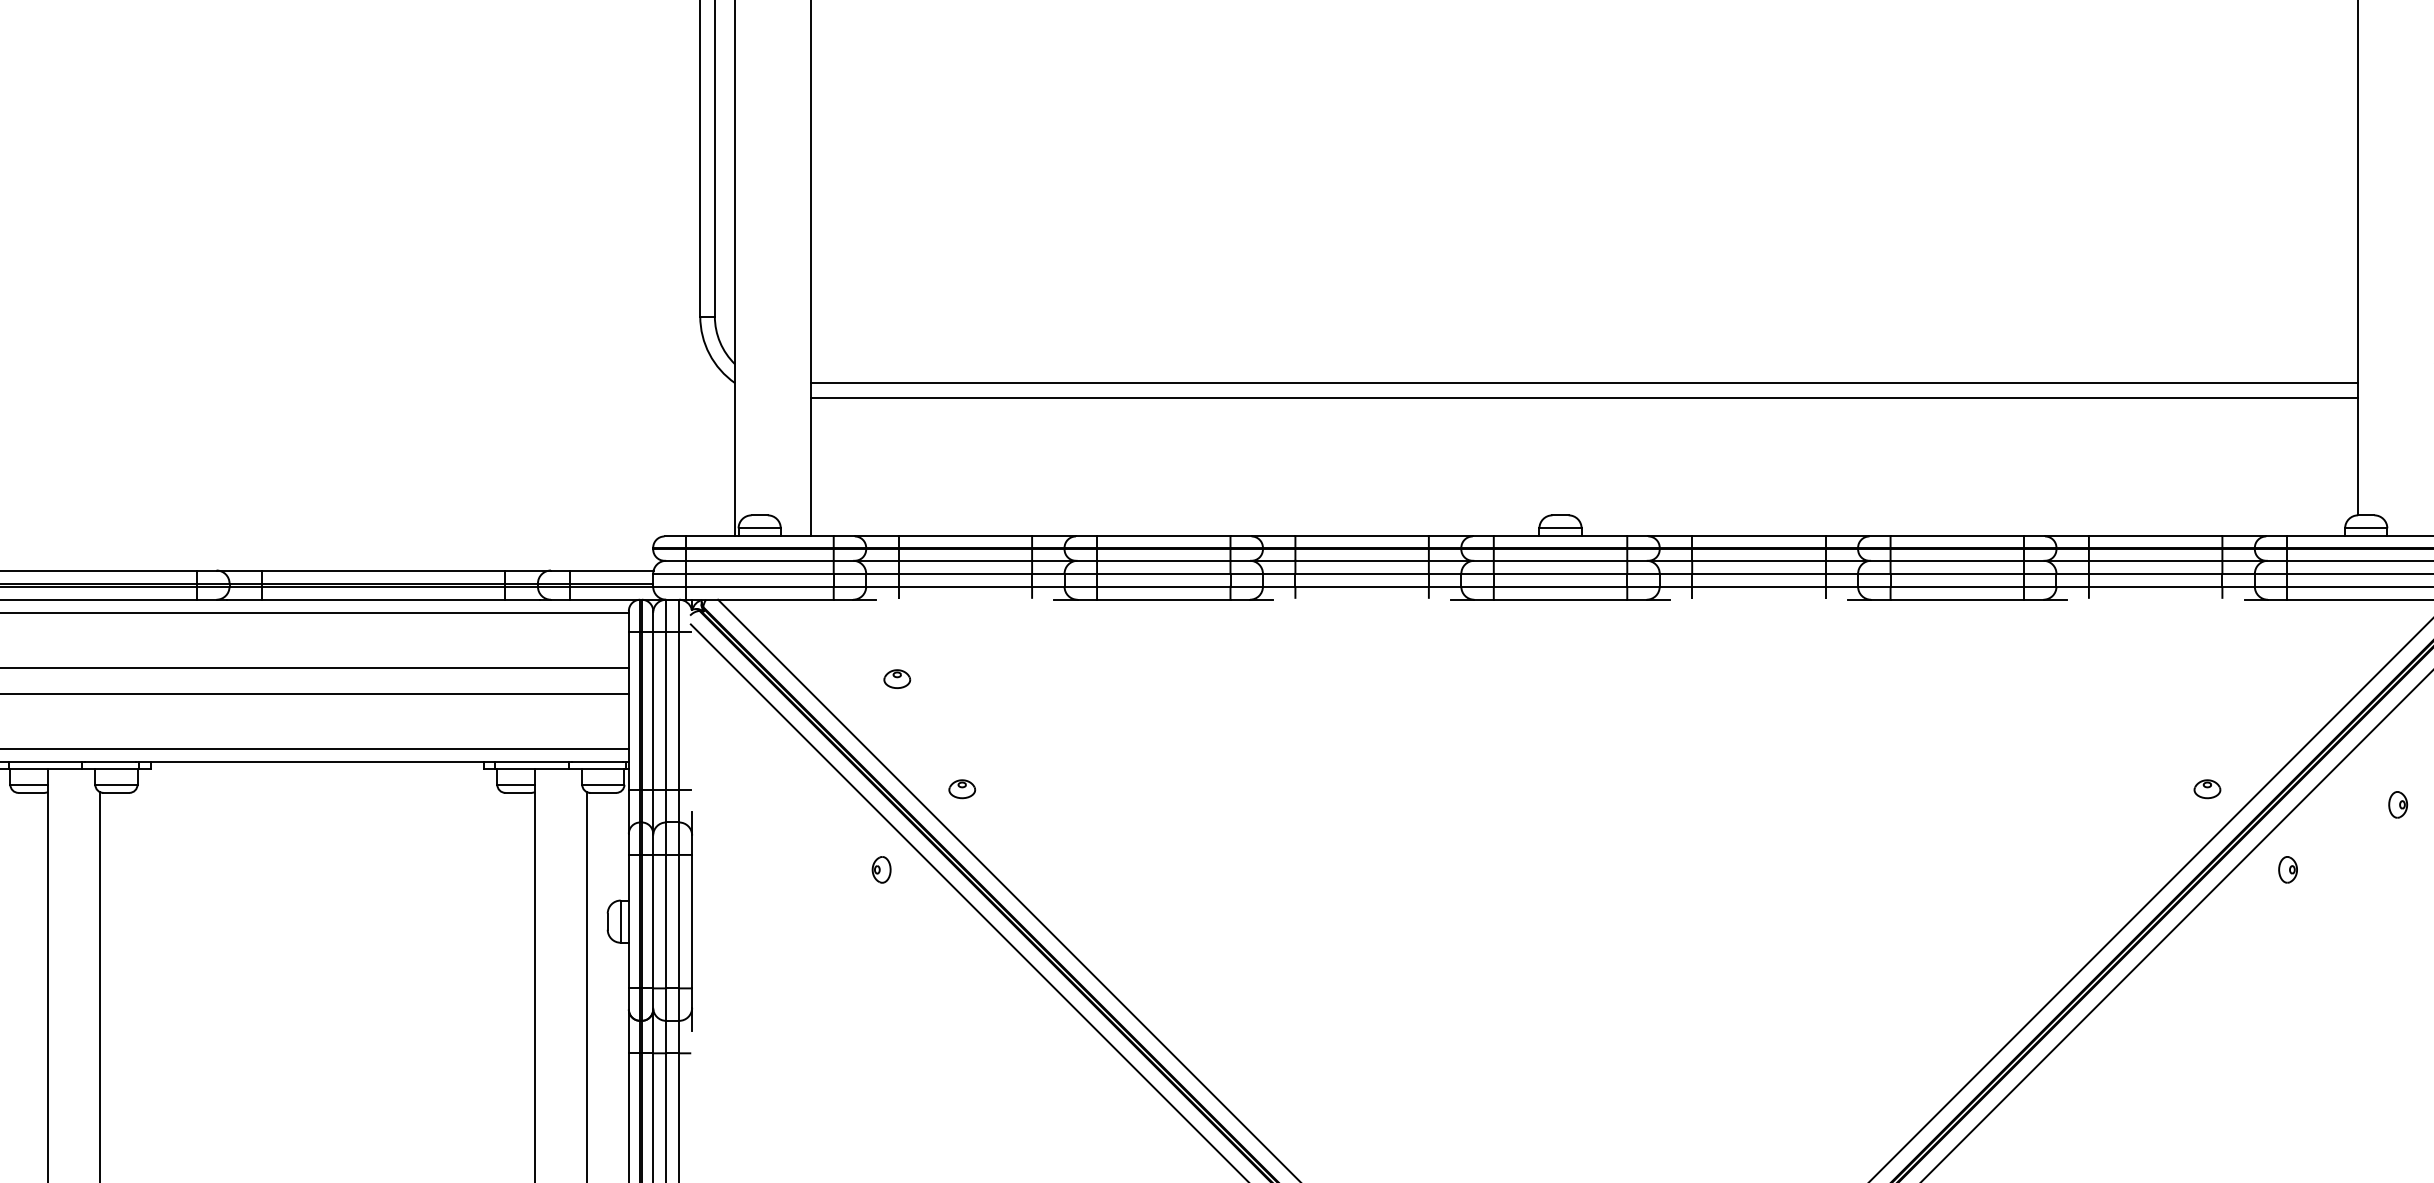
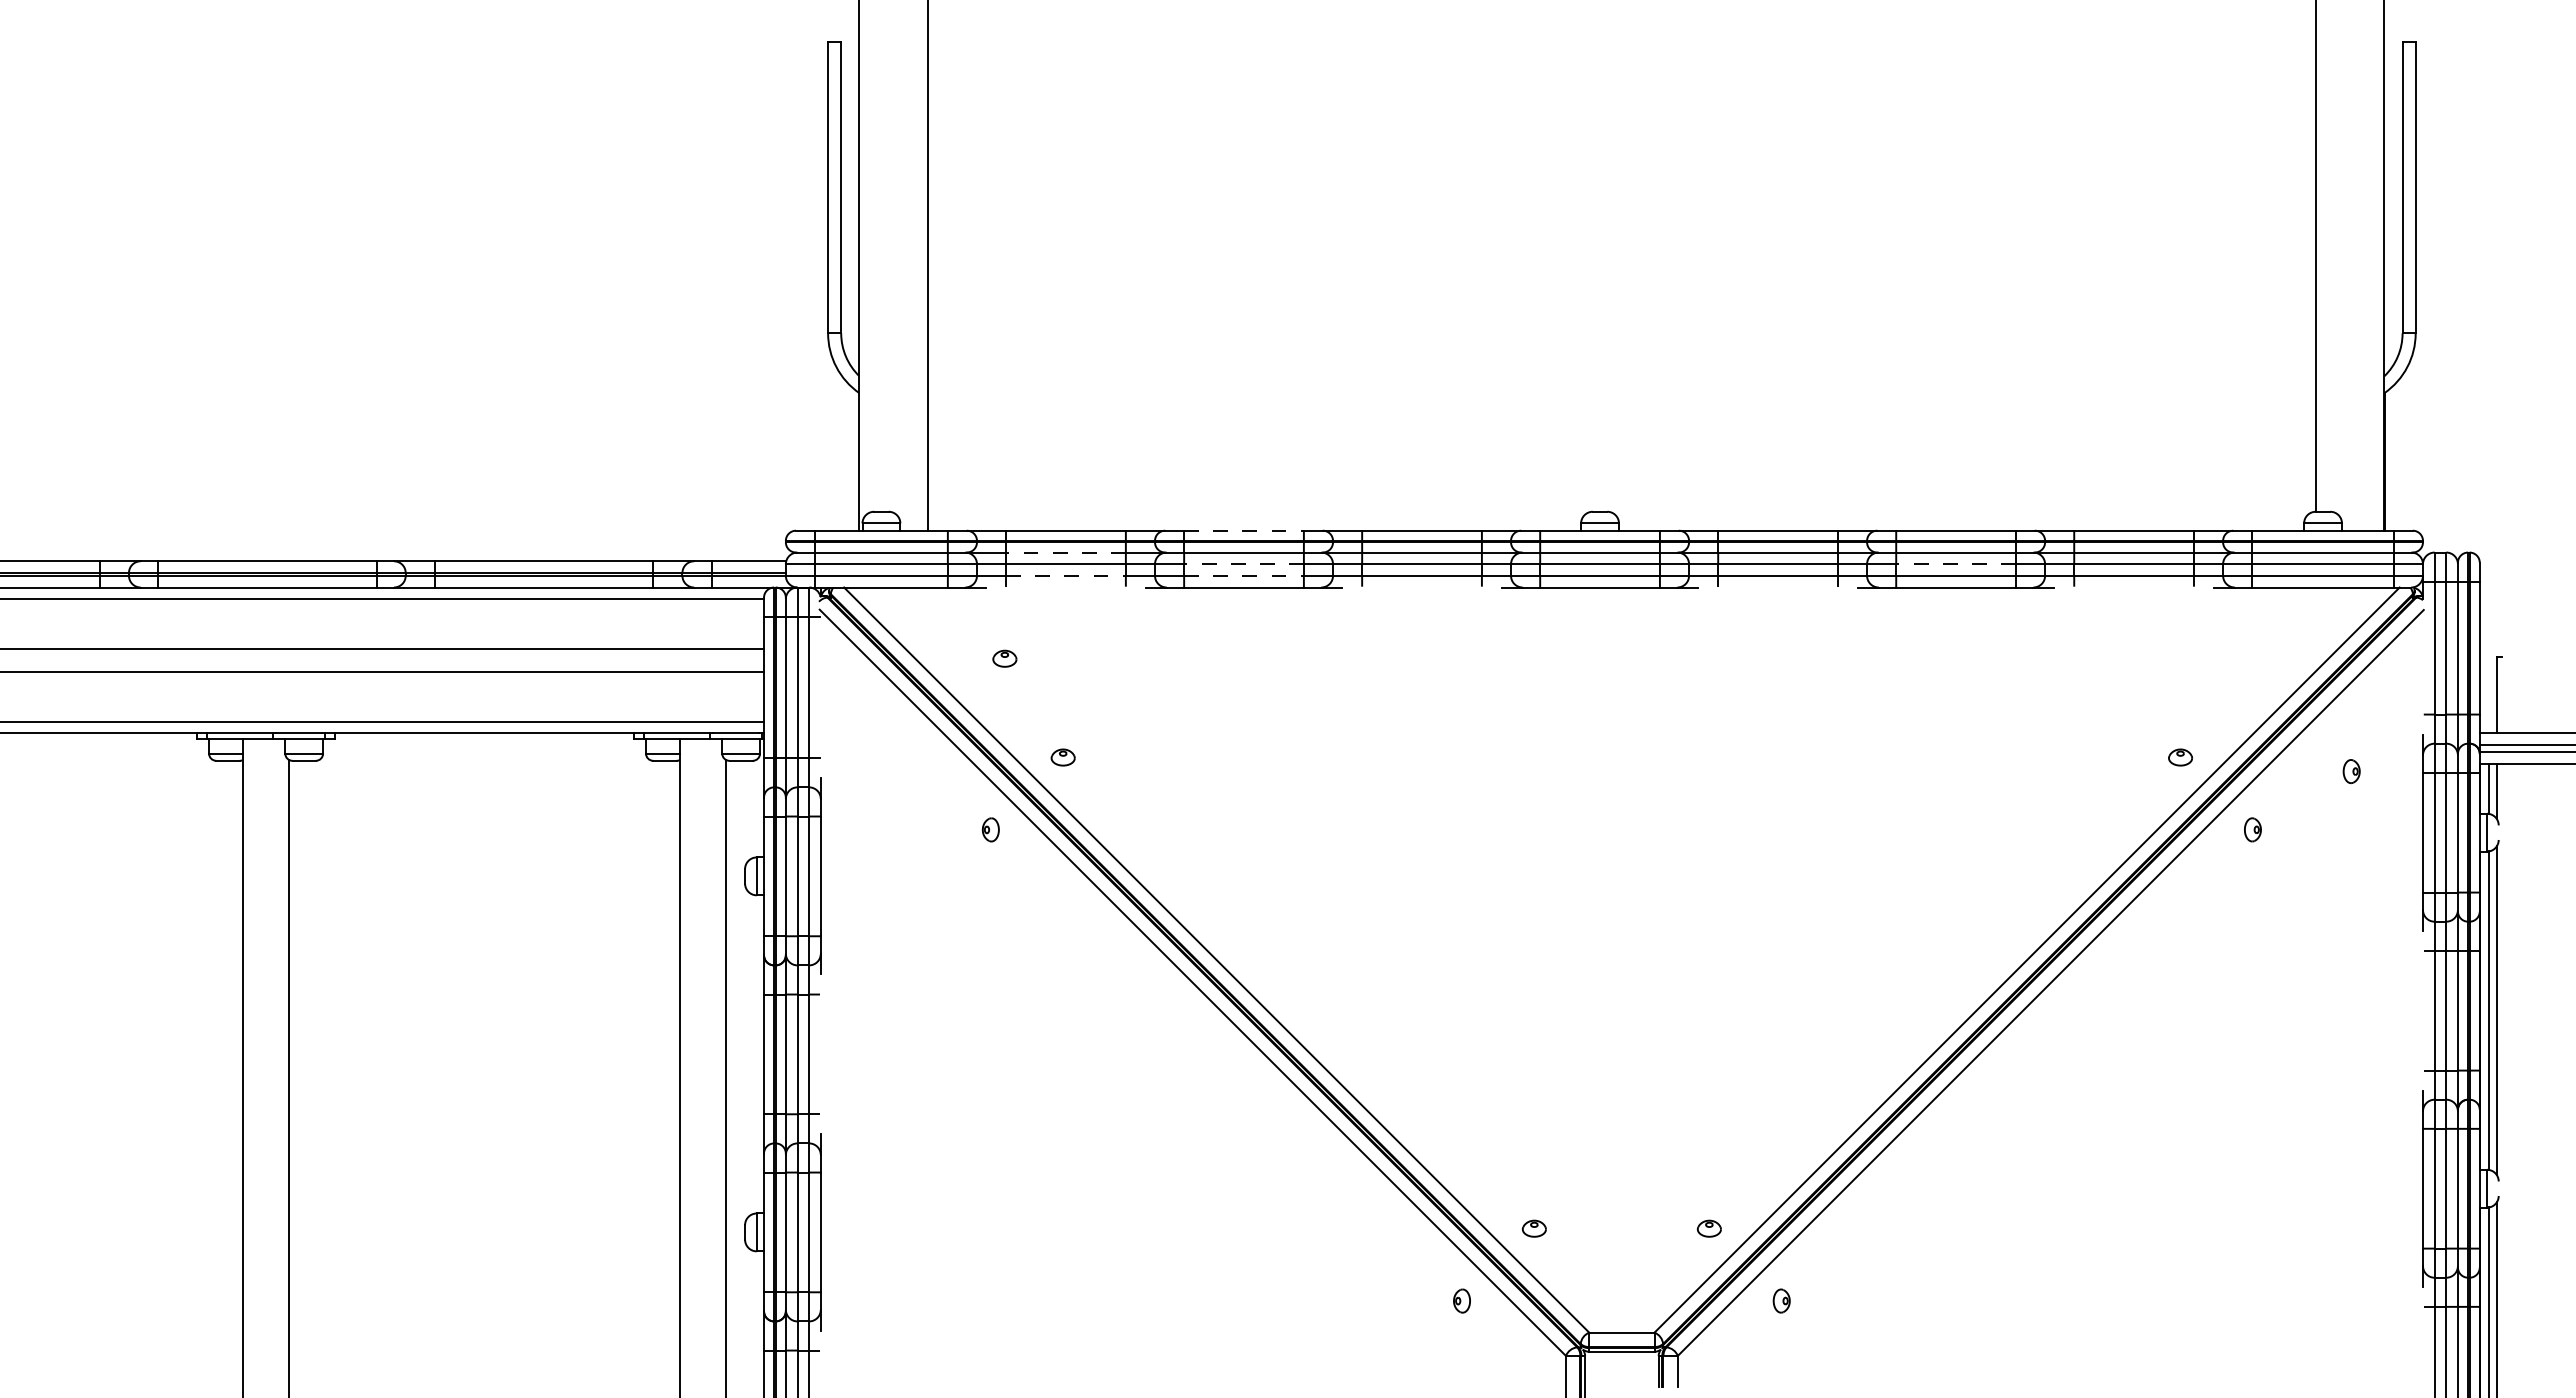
line: (1584, 383) -> (1621, 393), removed
line: (1584, 398) -> (1621, 406), removed
line: (1164, 536) -> (1244, 530), solid -> dashed
line: (965, 560) -> (1066, 552), solid -> dashed
line: (1164, 574) -> (1244, 564), solid -> dashed
line: (1957, 574) -> (1956, 564), solid -> dashed
line: (965, 586) -> (1066, 575), solid -> dashed
line: (1164, 586) -> (1244, 575), solid -> dashed

